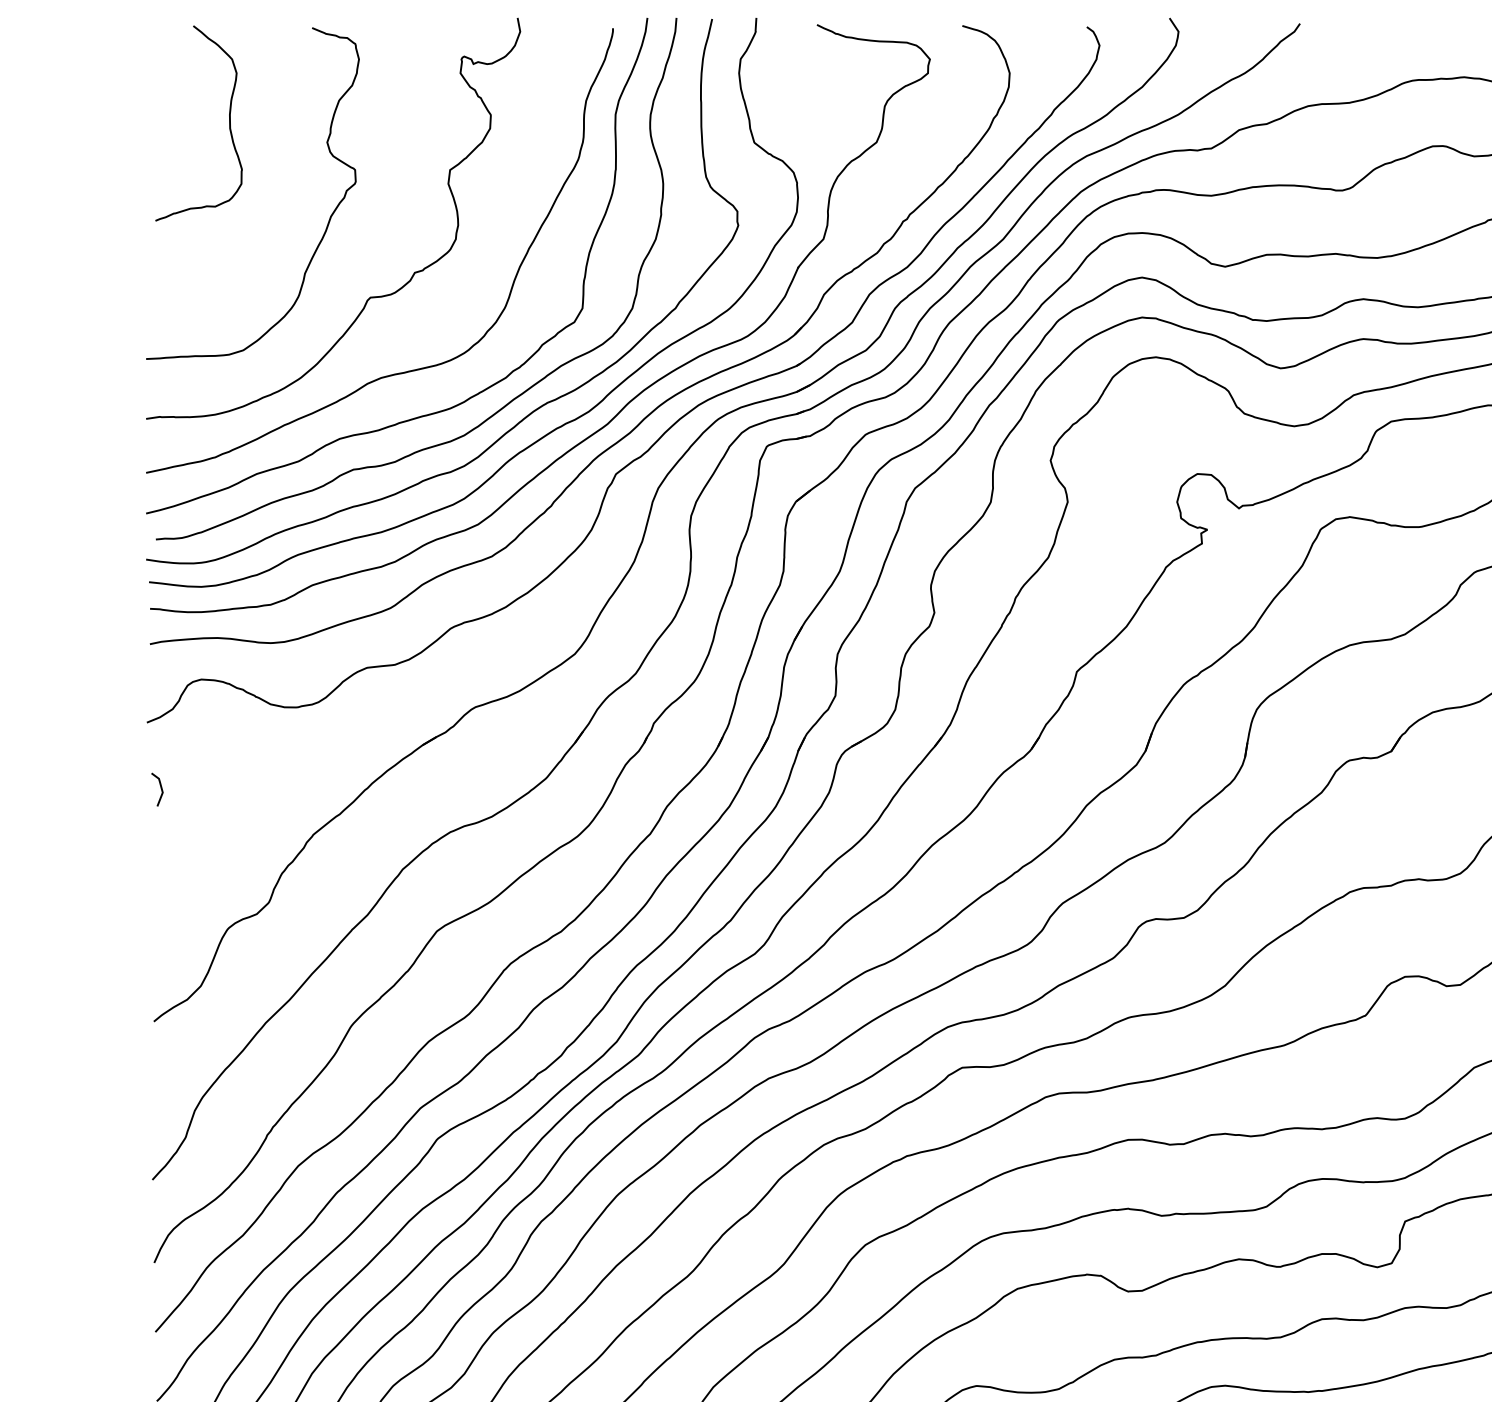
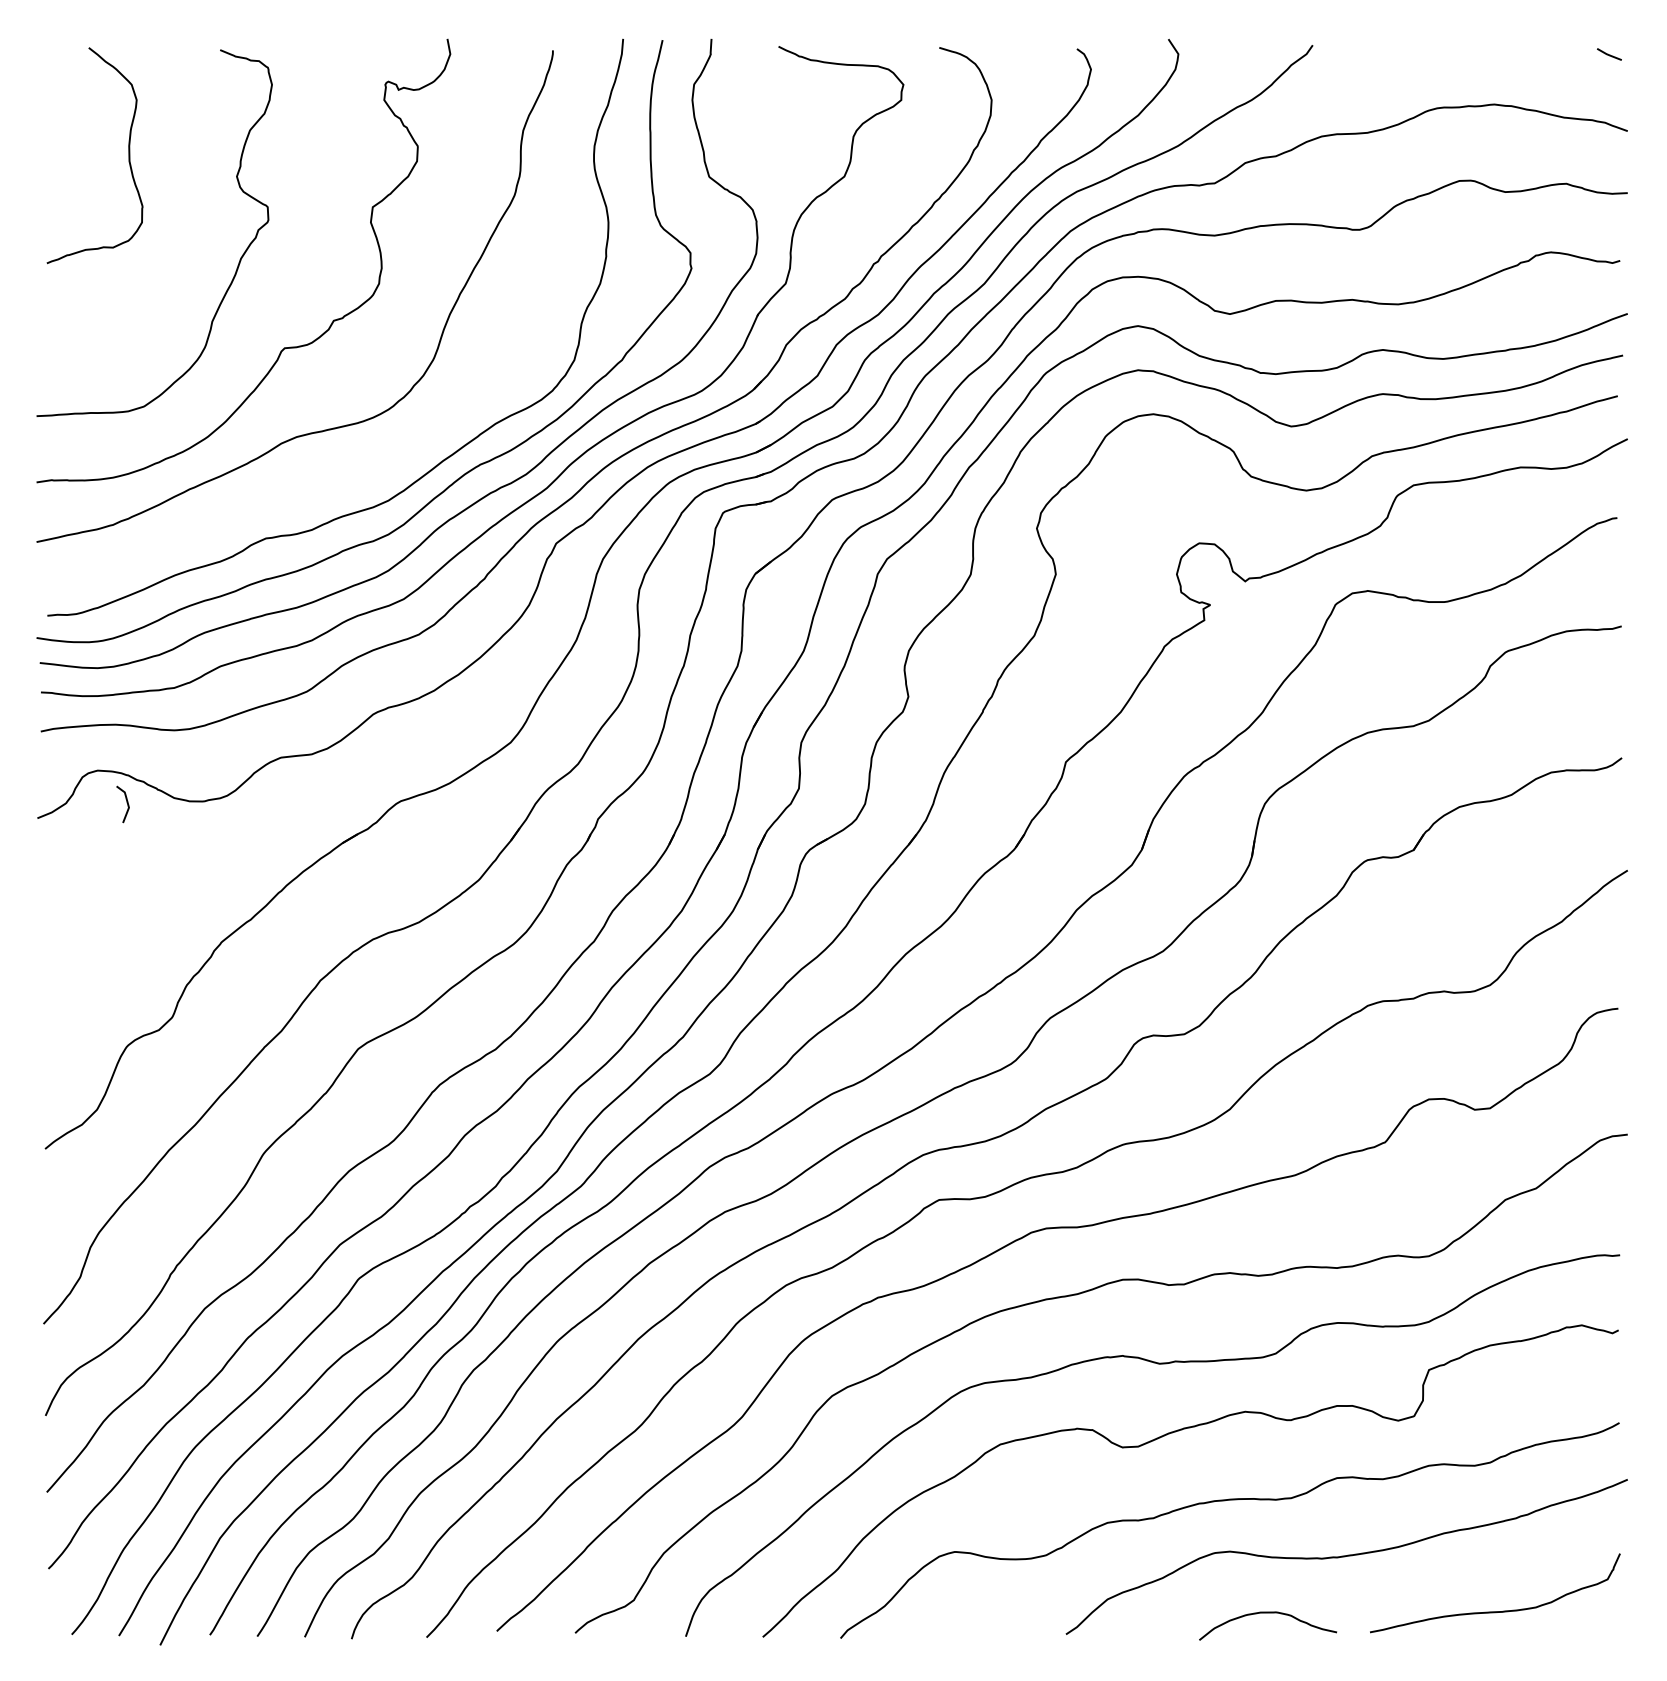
curve: (474, 394) -> (399, 455), removed
line: (160, 787) -> (126, 802), moved

